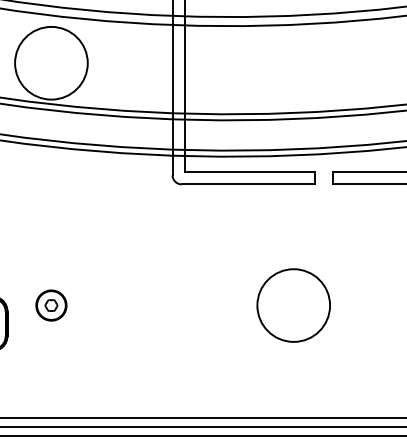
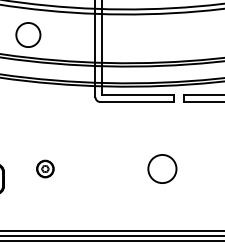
circle: (51, 62) -> (28, 34), size x0.6
part: (51, 304) -> (45, 168), moved
circle: (293, 304) -> (162, 168), size x0.7

